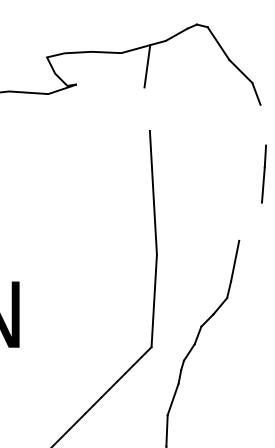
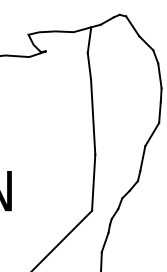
line: (147, 109) -> (89, 66), added
line: (262, 124) -> (159, 75), added
line: (251, 221) -> (152, 134), added

